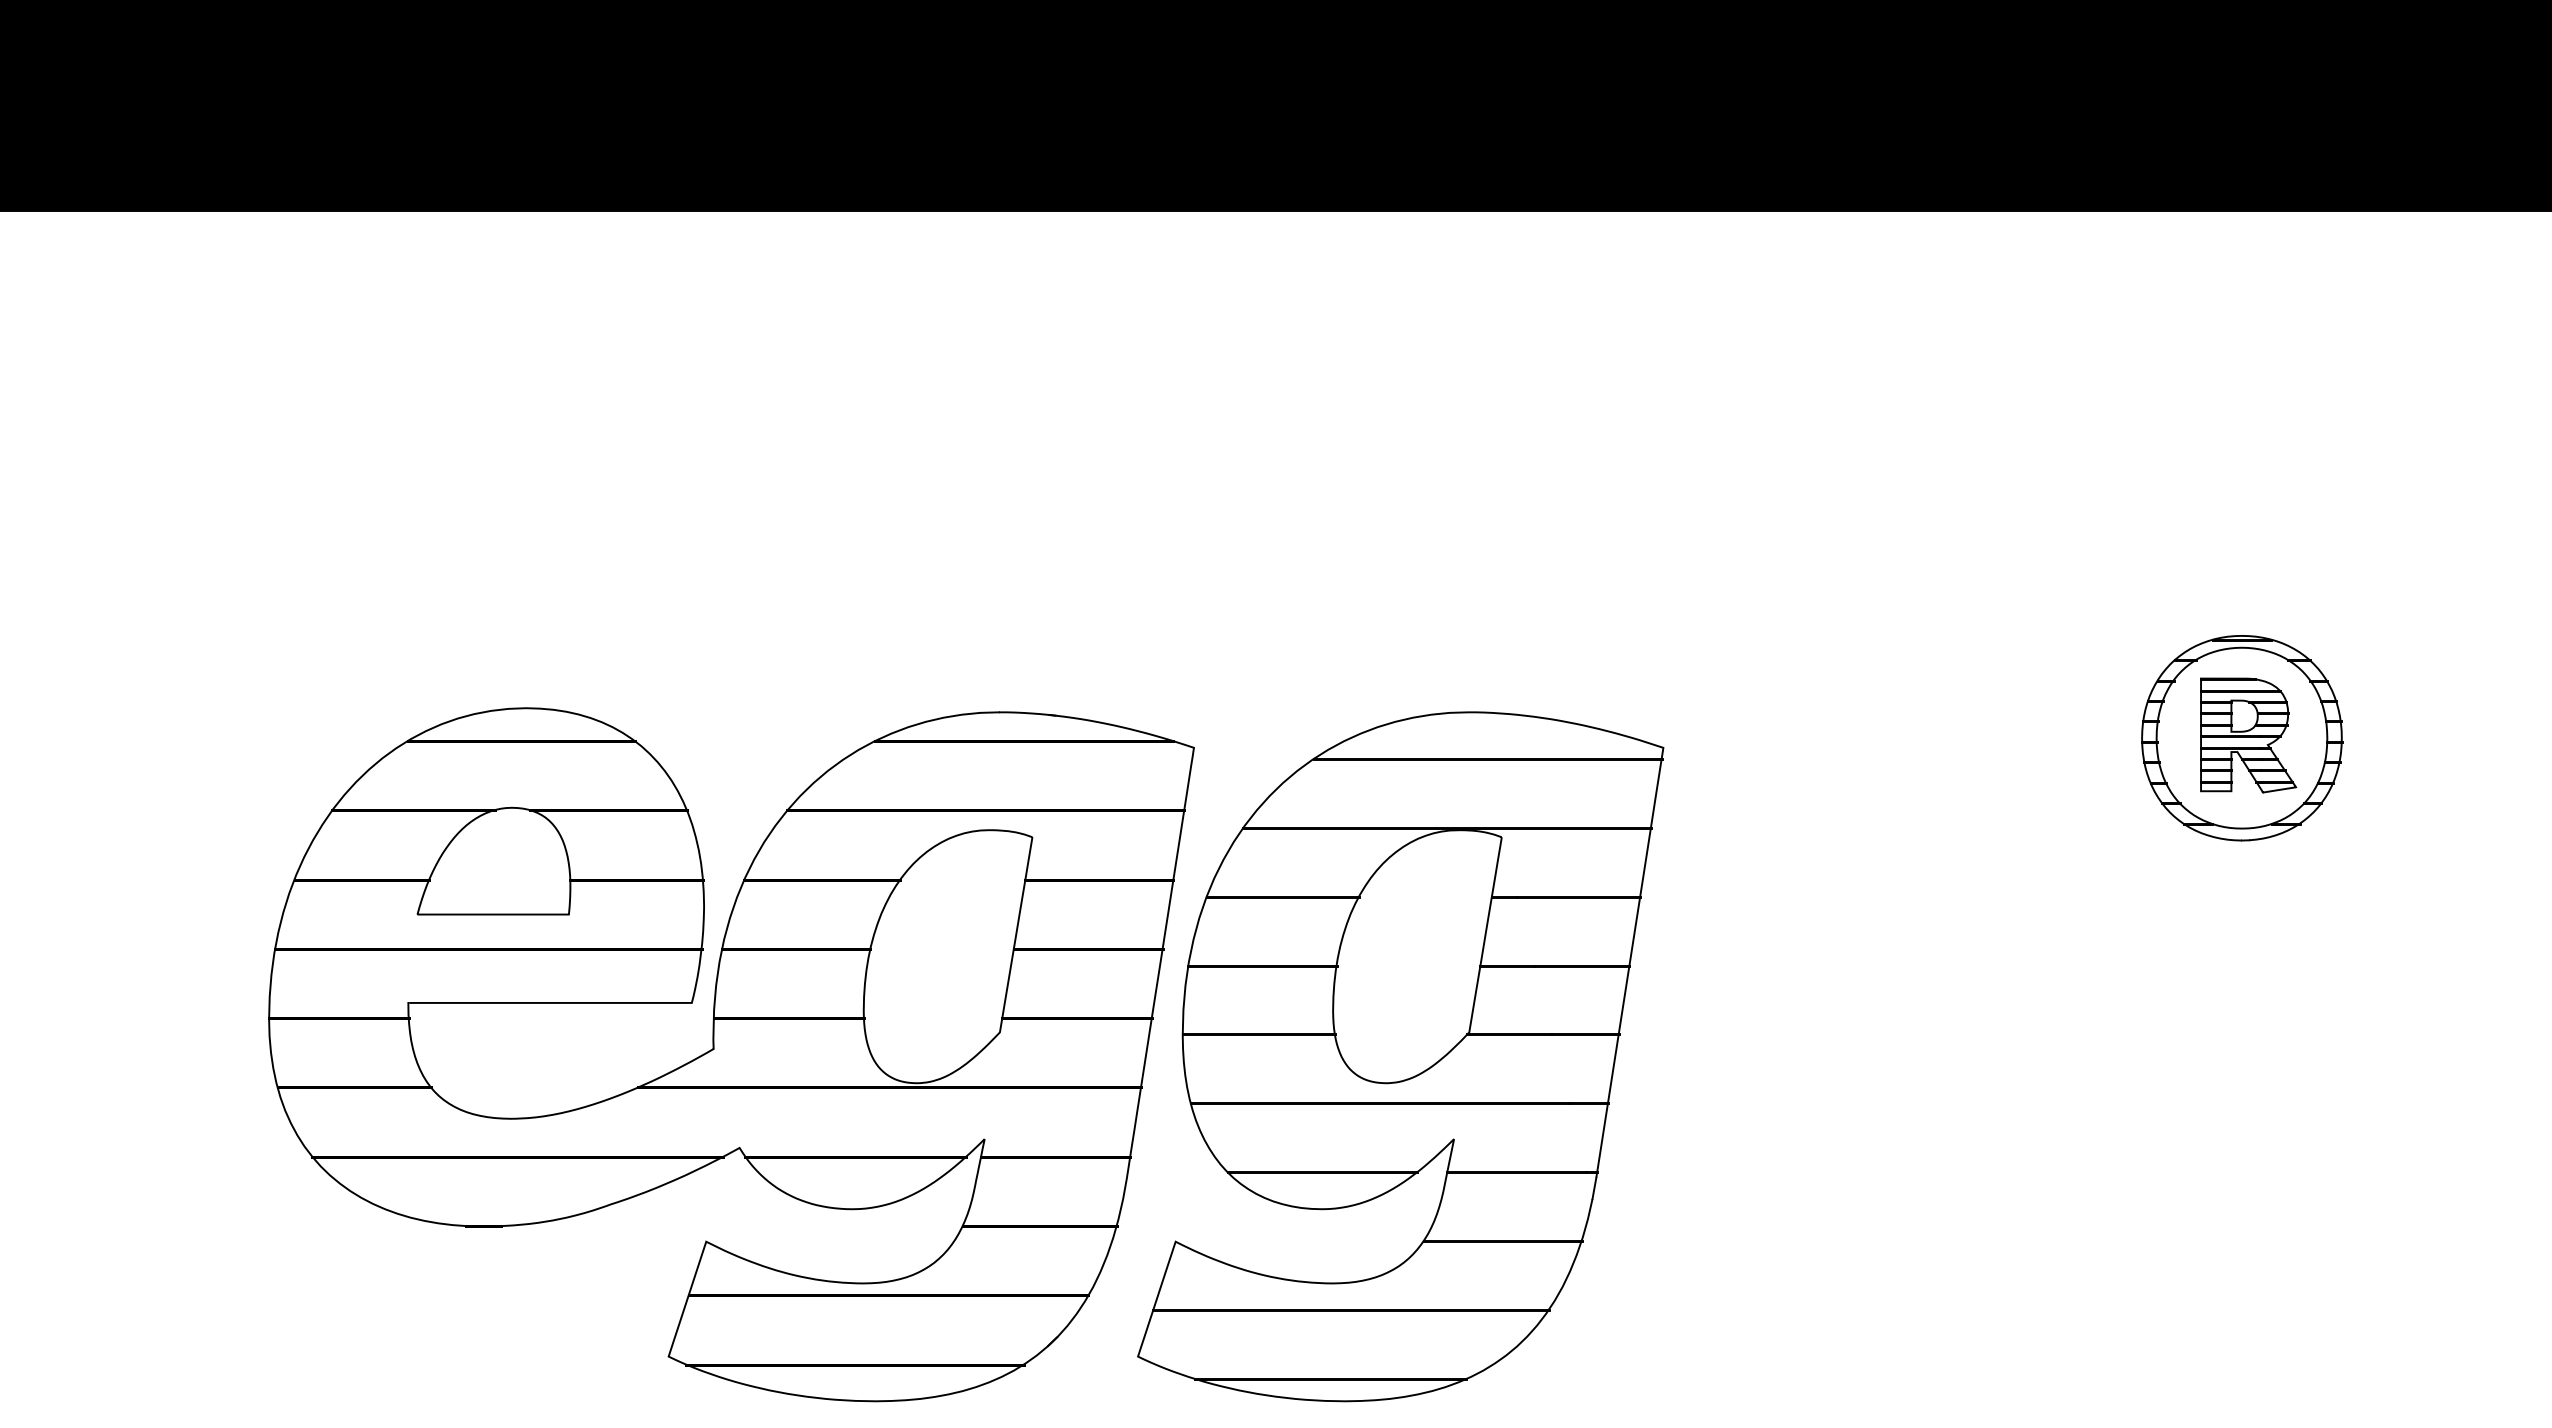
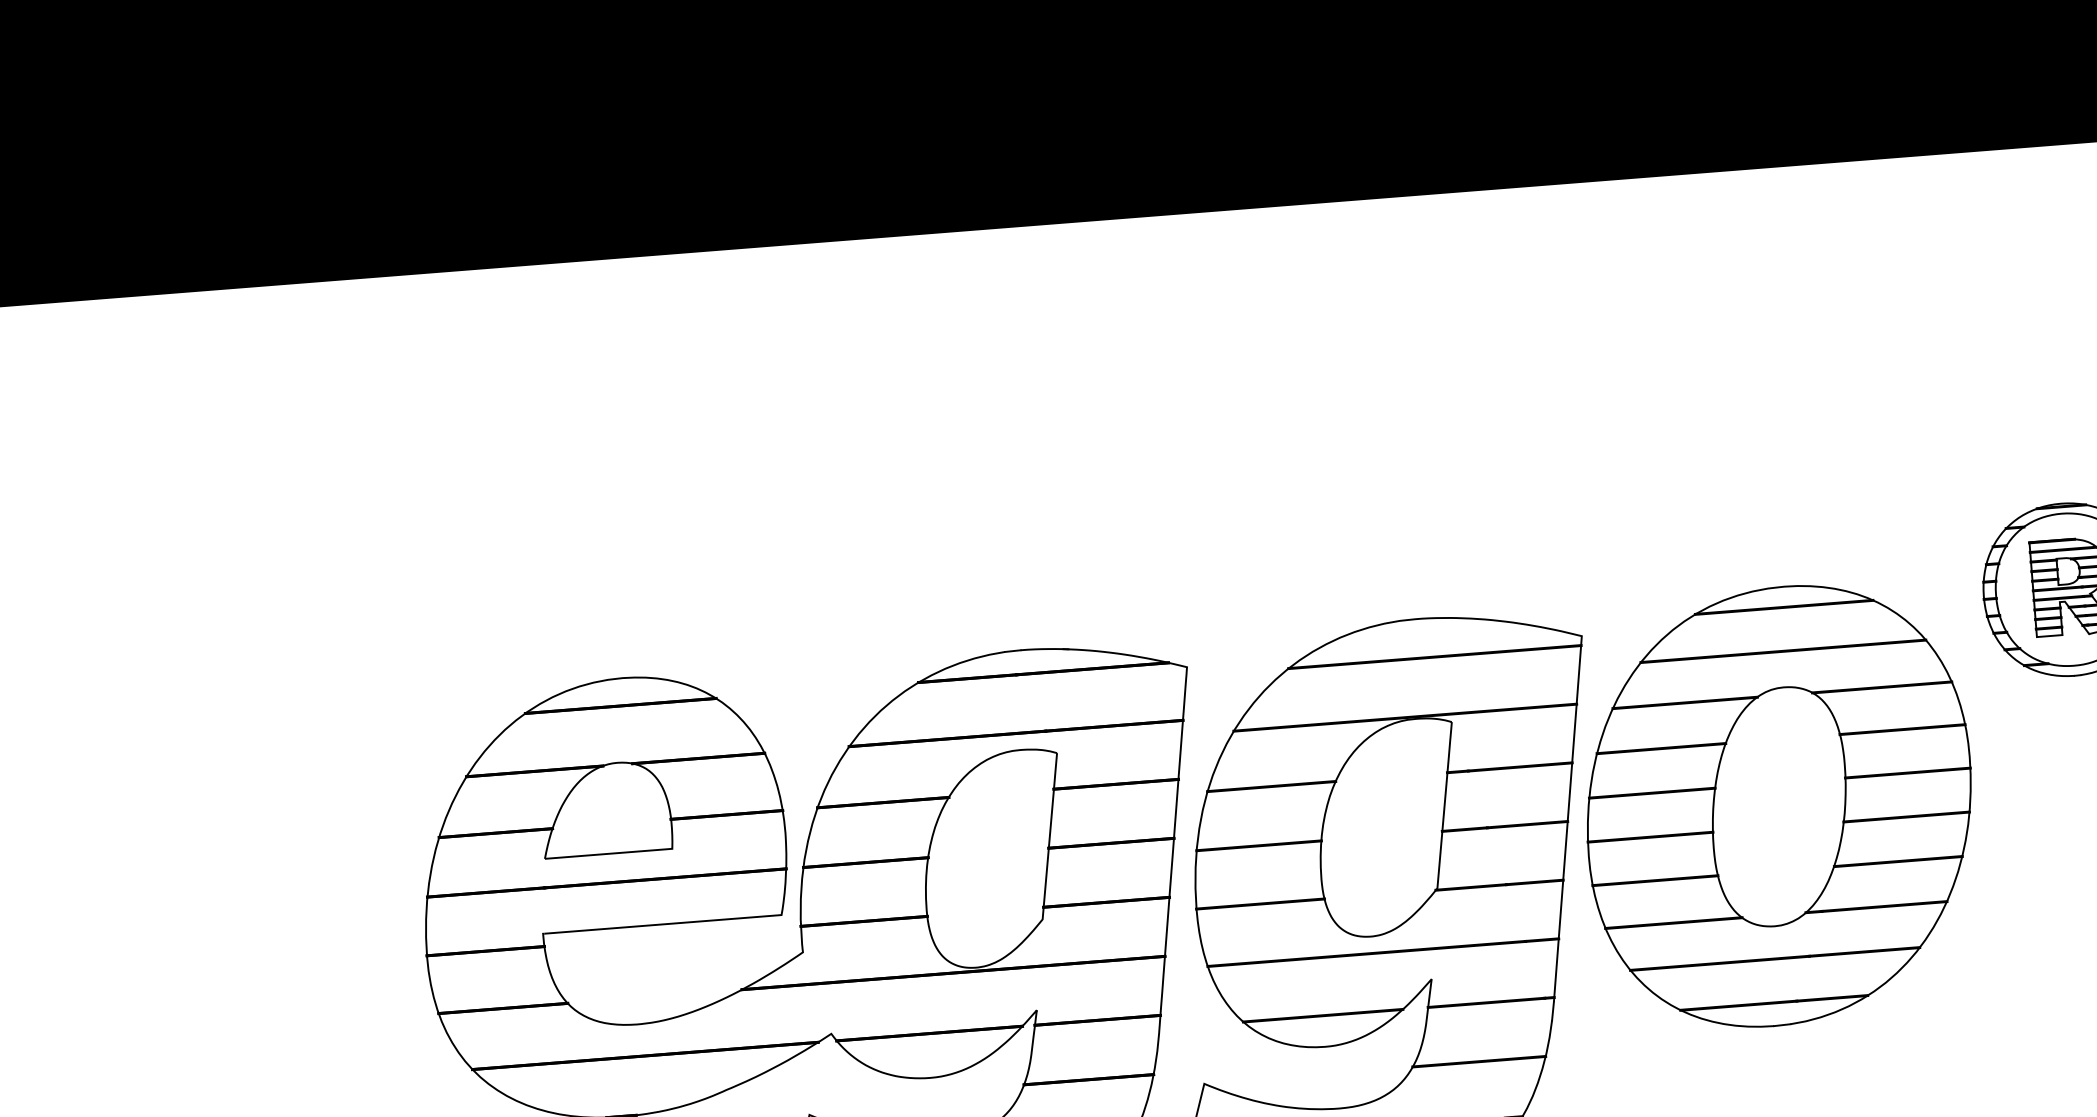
part: (1880, 967) -> (1778, 806), added

